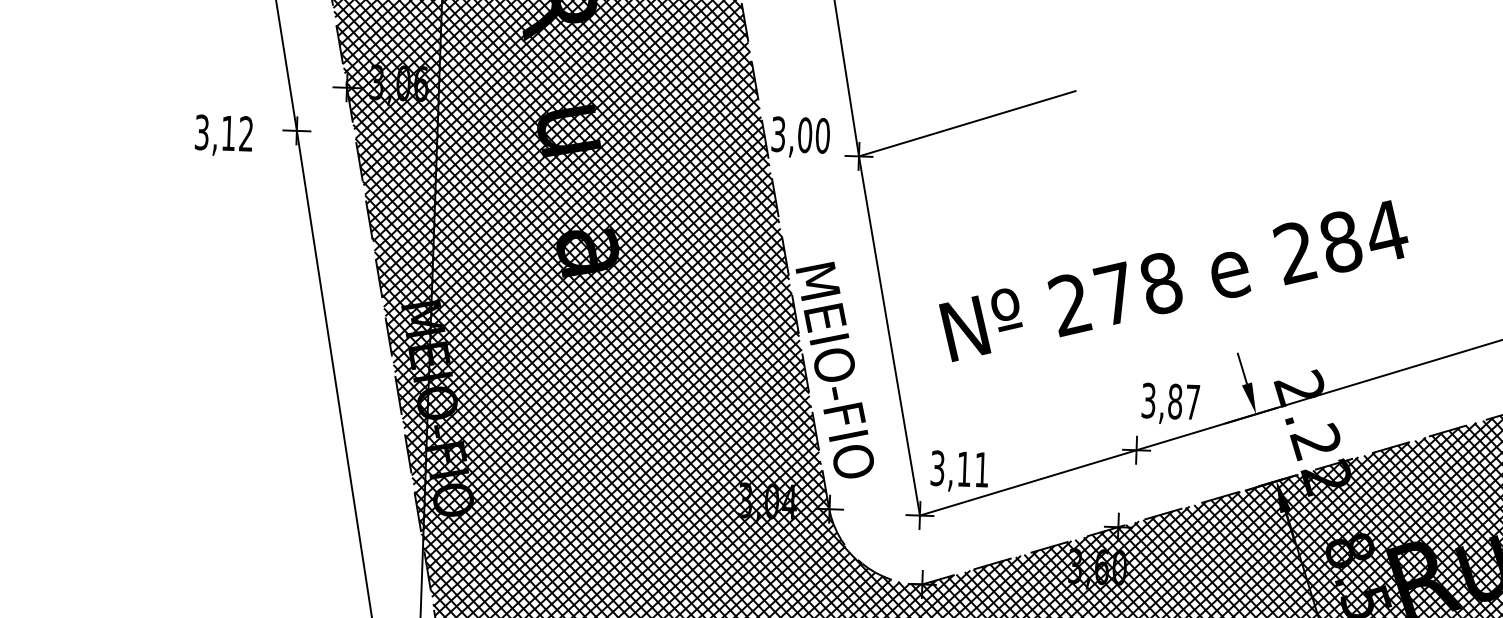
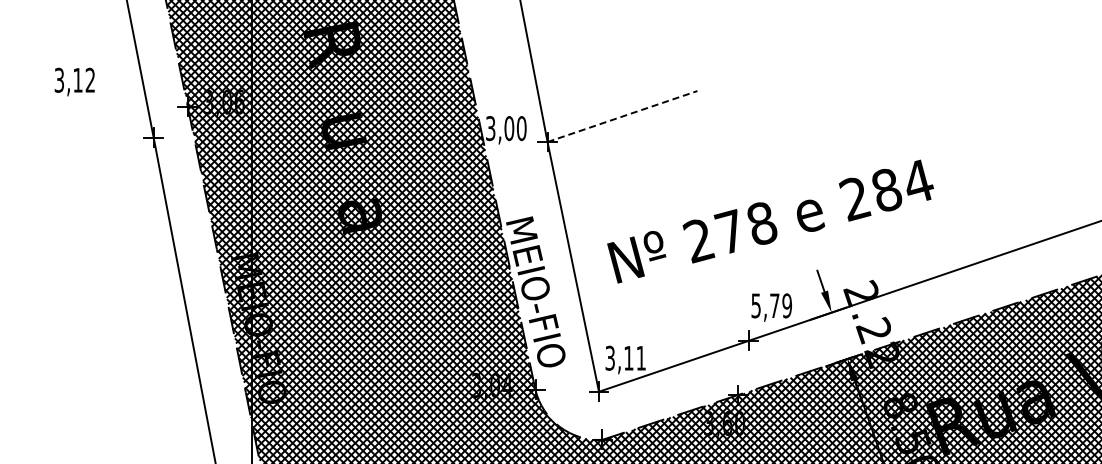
line: (967, 123) -> (622, 116), solid -> dashed
text: (223, 134) -> (74, 81), moved
text: (1172, 401) -> (772, 305), 3,87 -> 5,79

